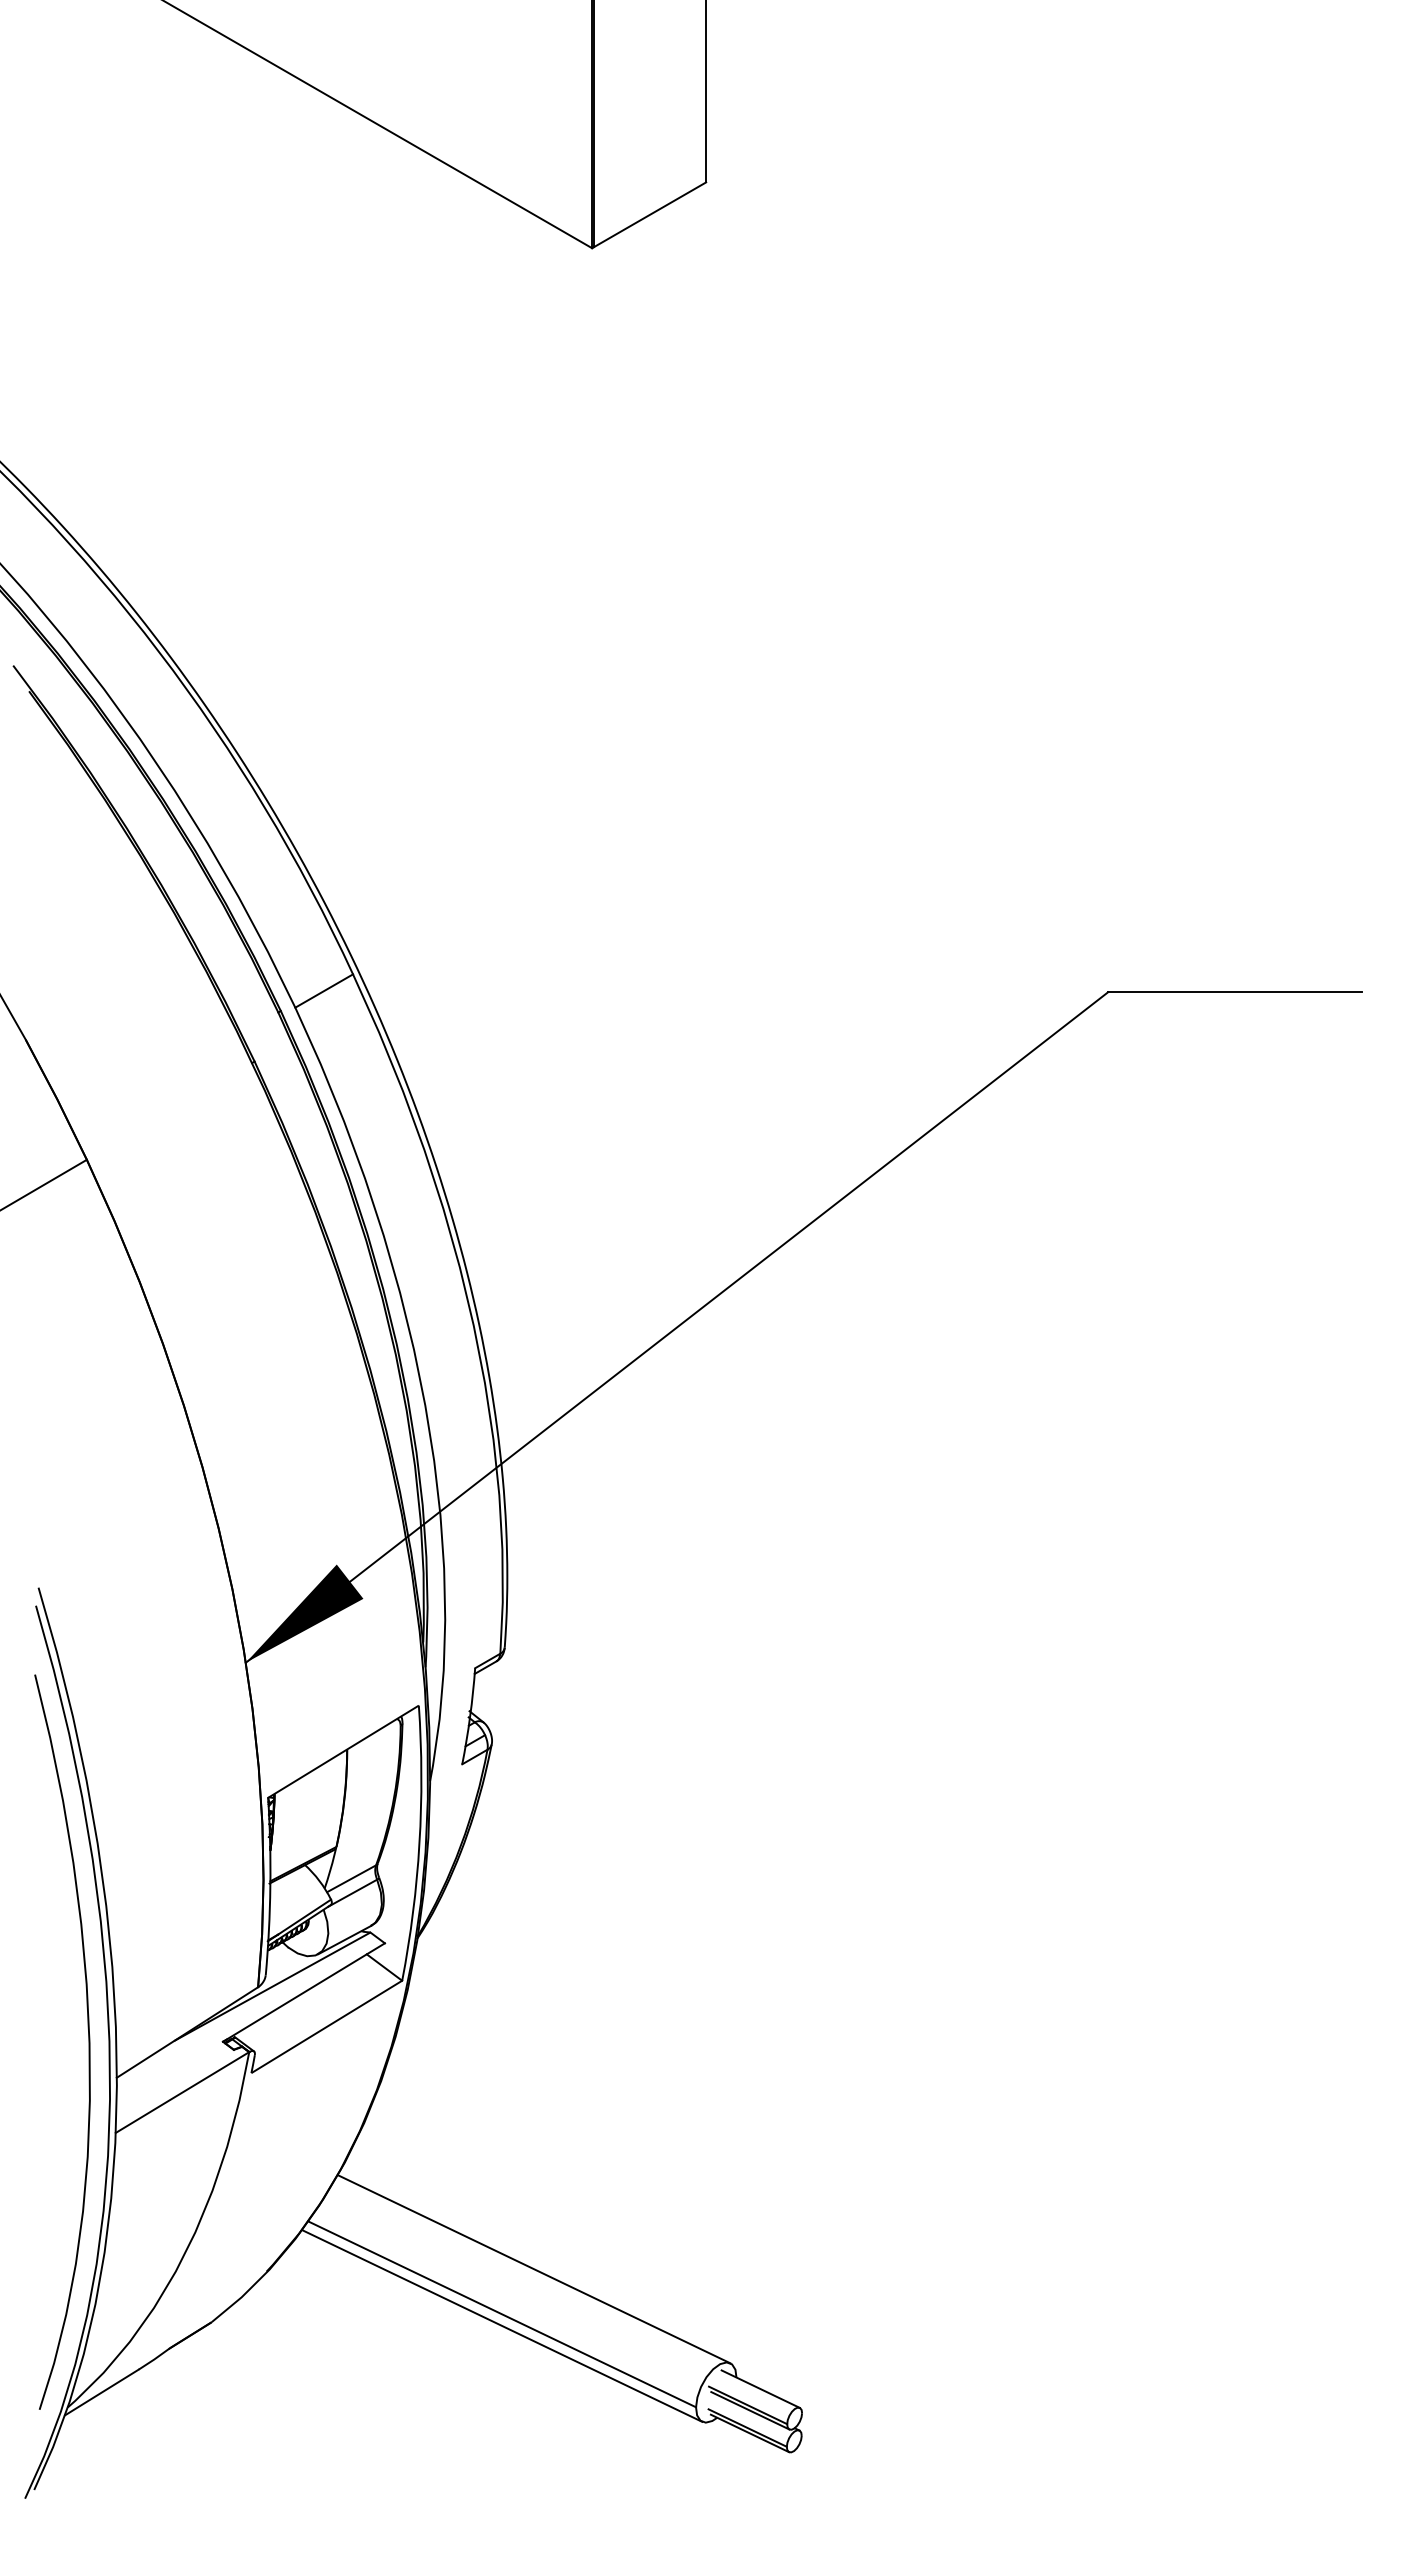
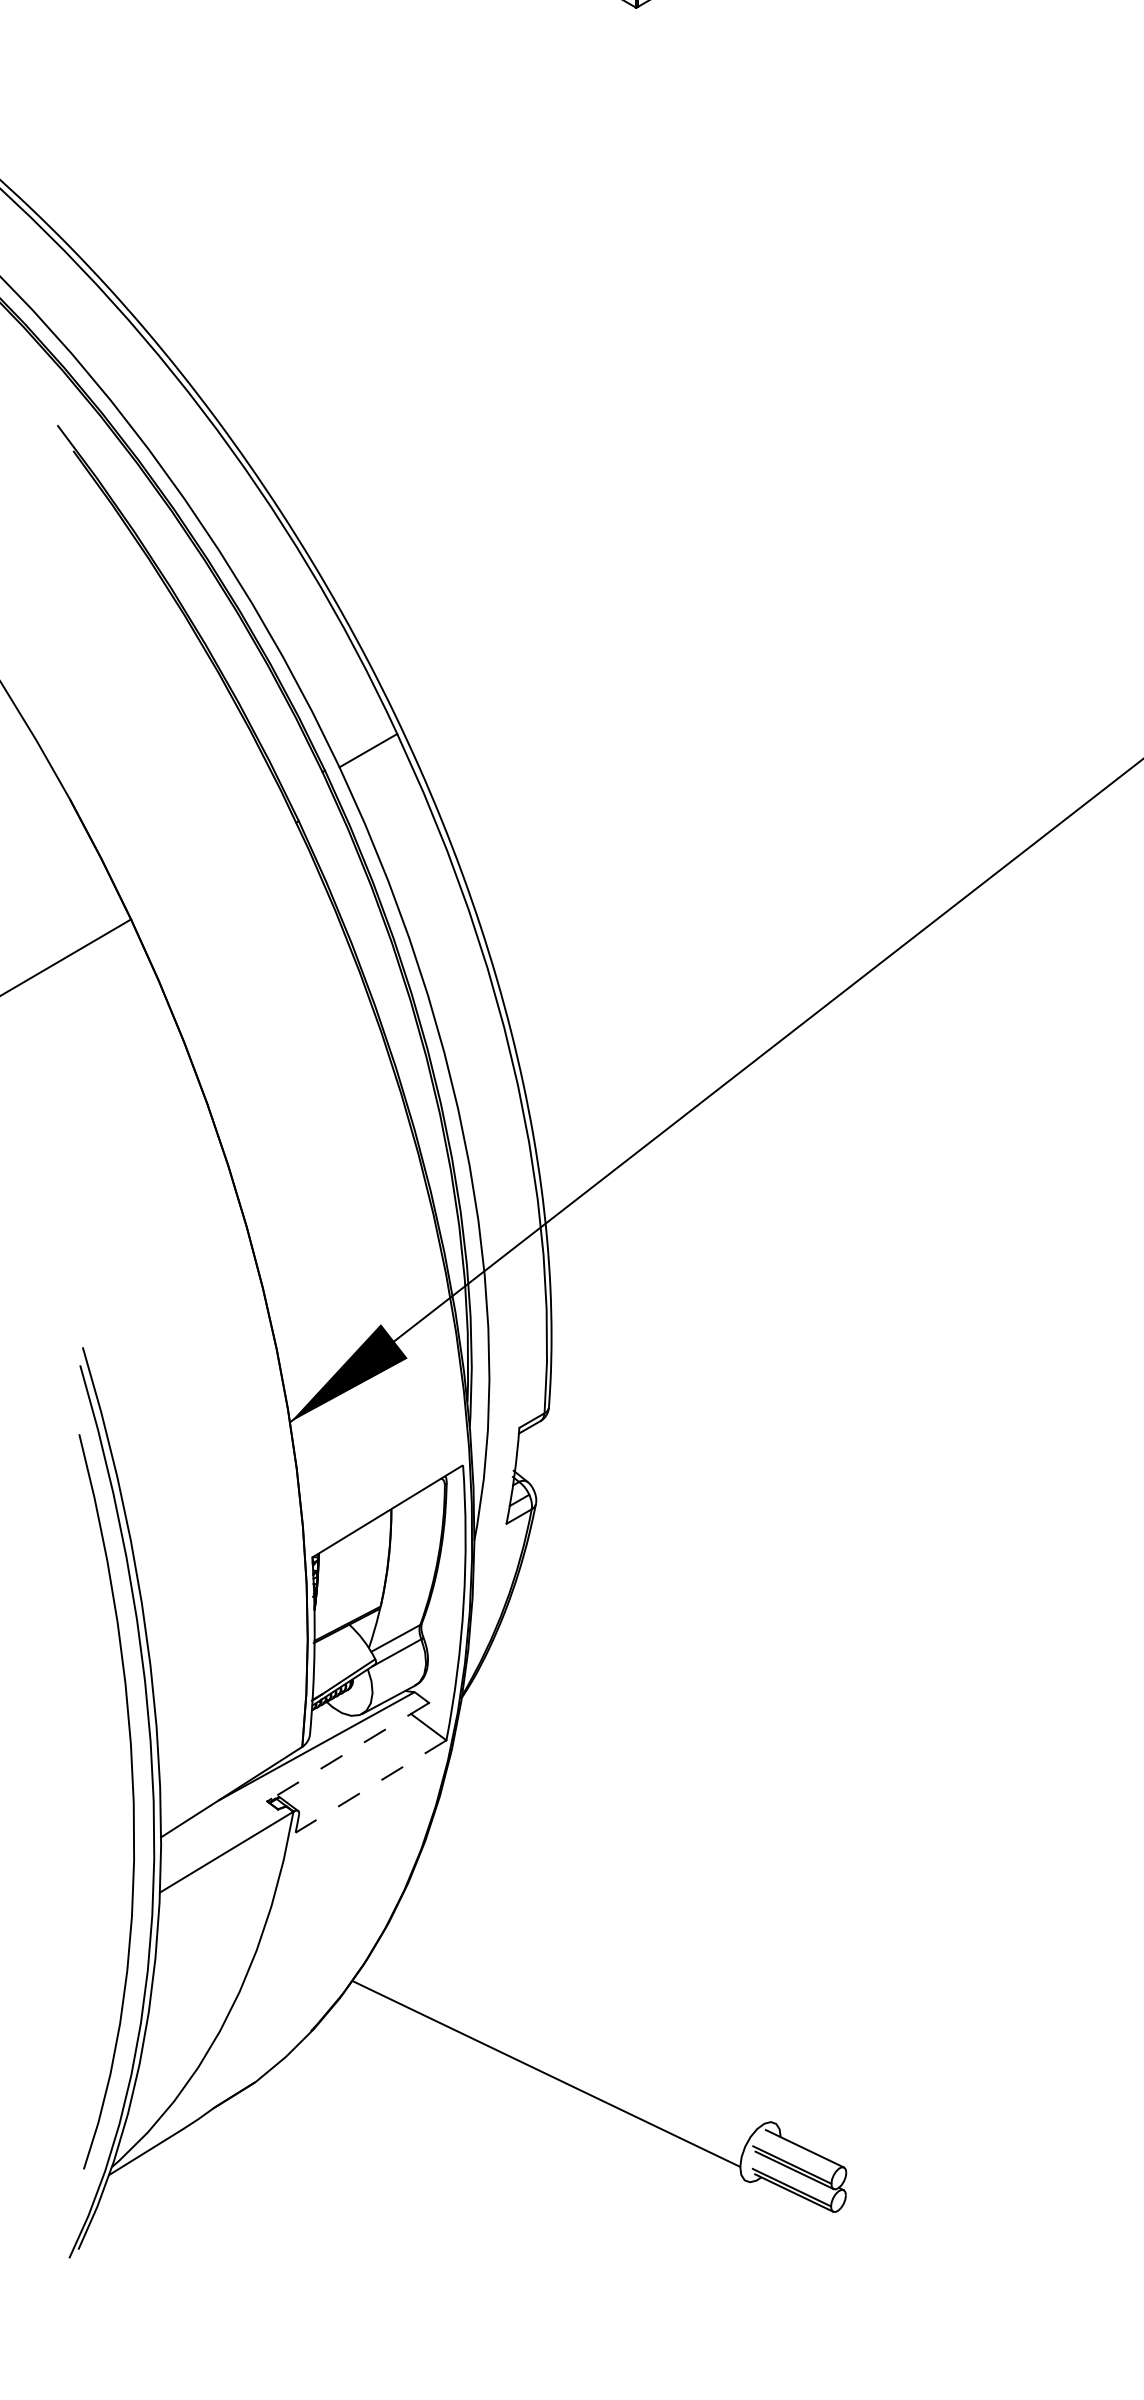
line: (303, 1992) -> (347, 1752), solid -> dashed
line: (326, 2027) -> (370, 1787), solid -> dashed
line: (533, 2269) -> (577, 2029), removed
line: (502, 2325) -> (546, 2085), removed

